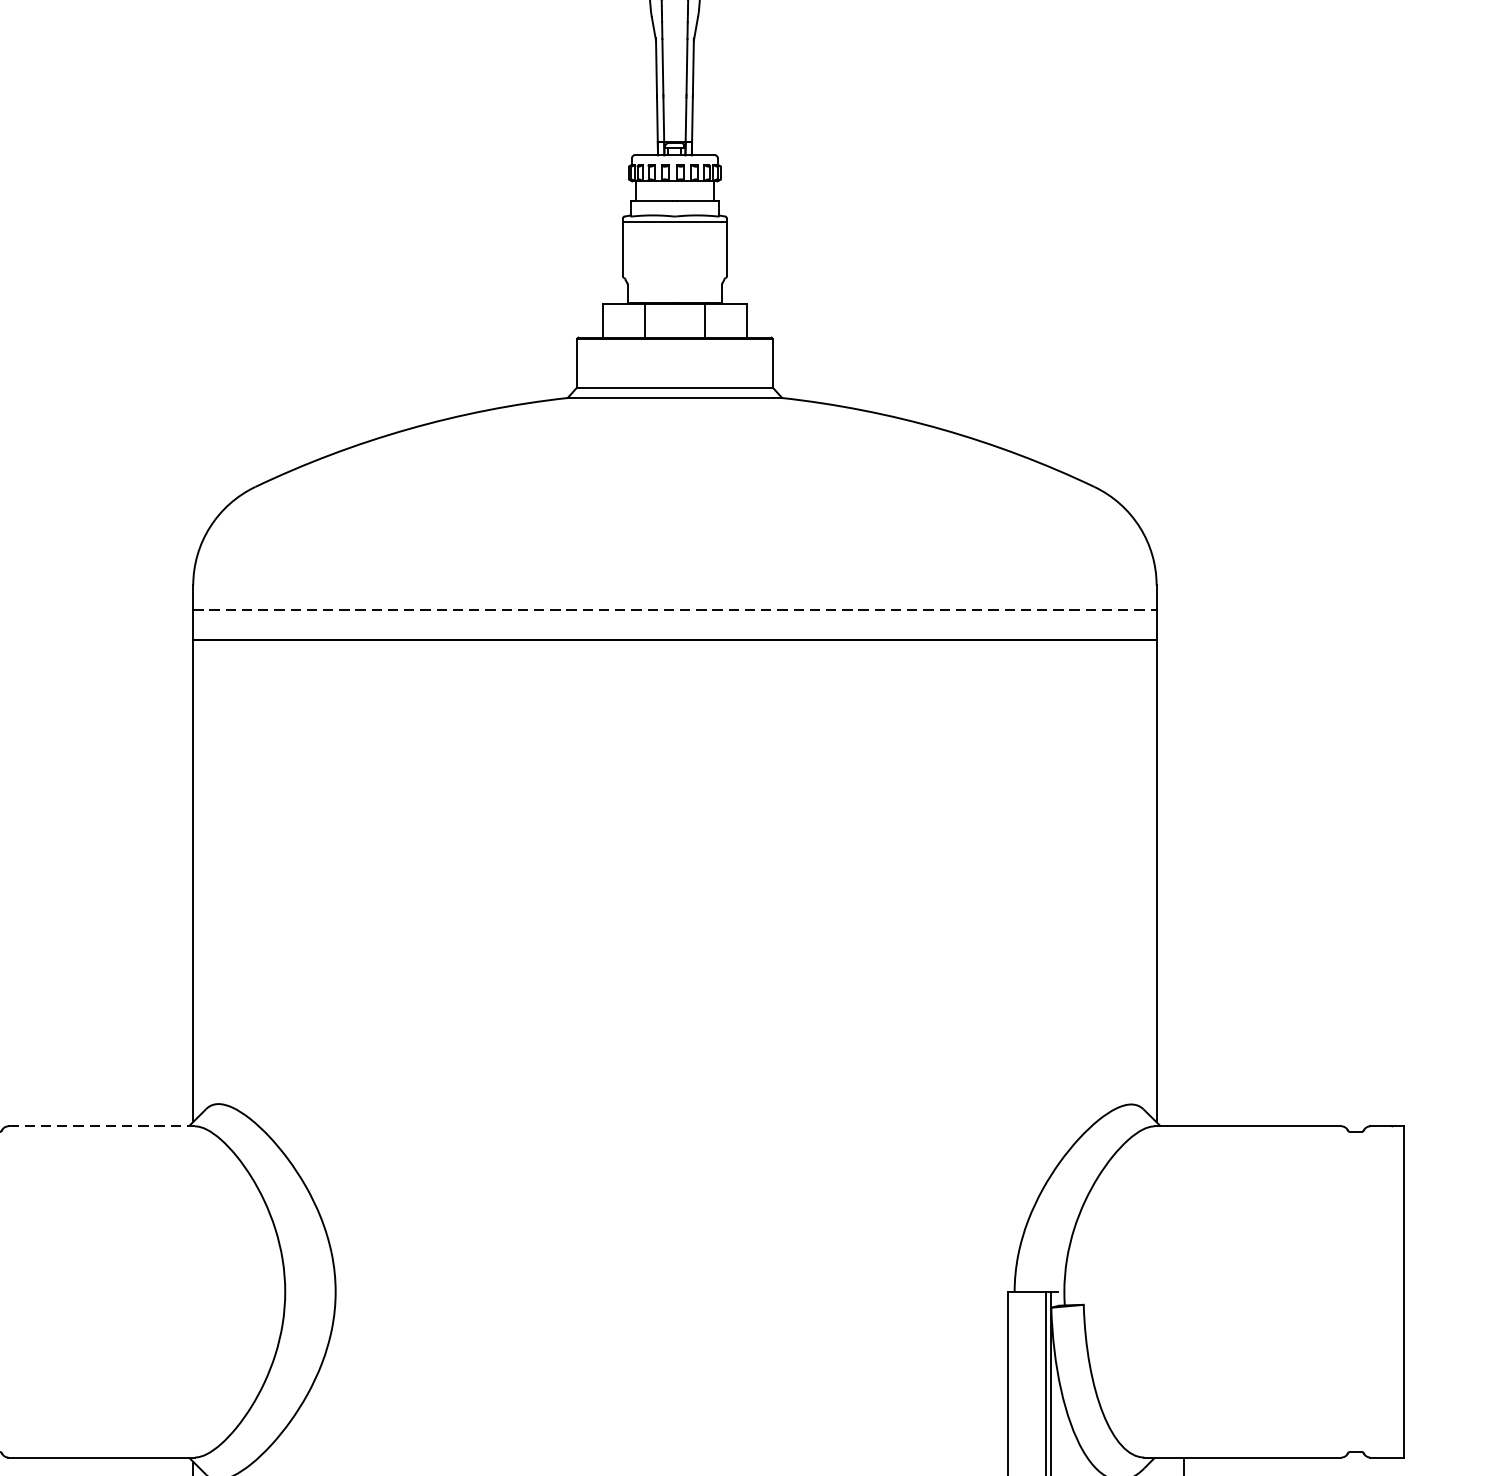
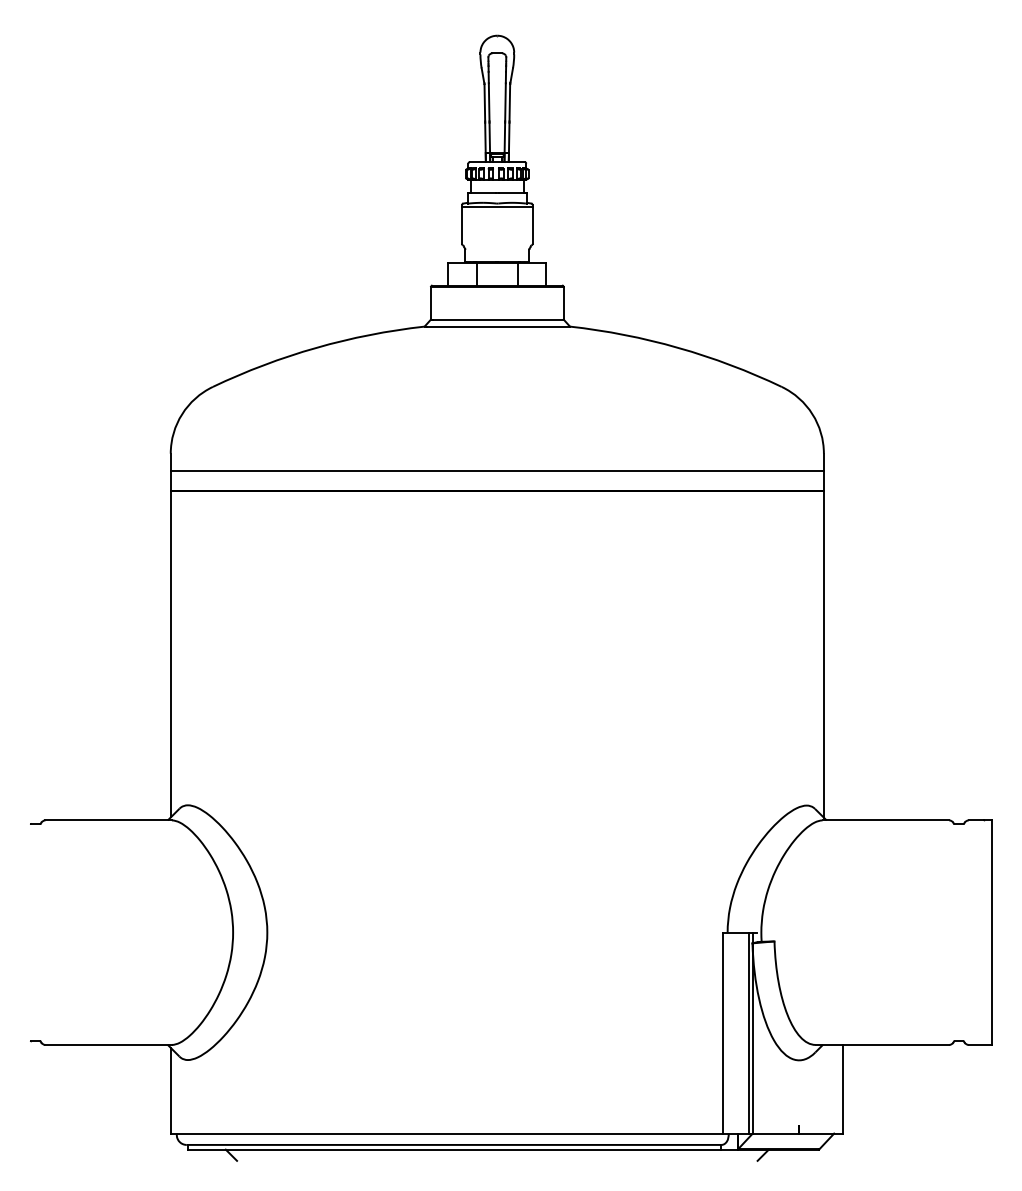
line: (675, 610) -> (497, 470), dashed -> solid
line: (102, 1126) -> (109, 820), dashed -> solid

